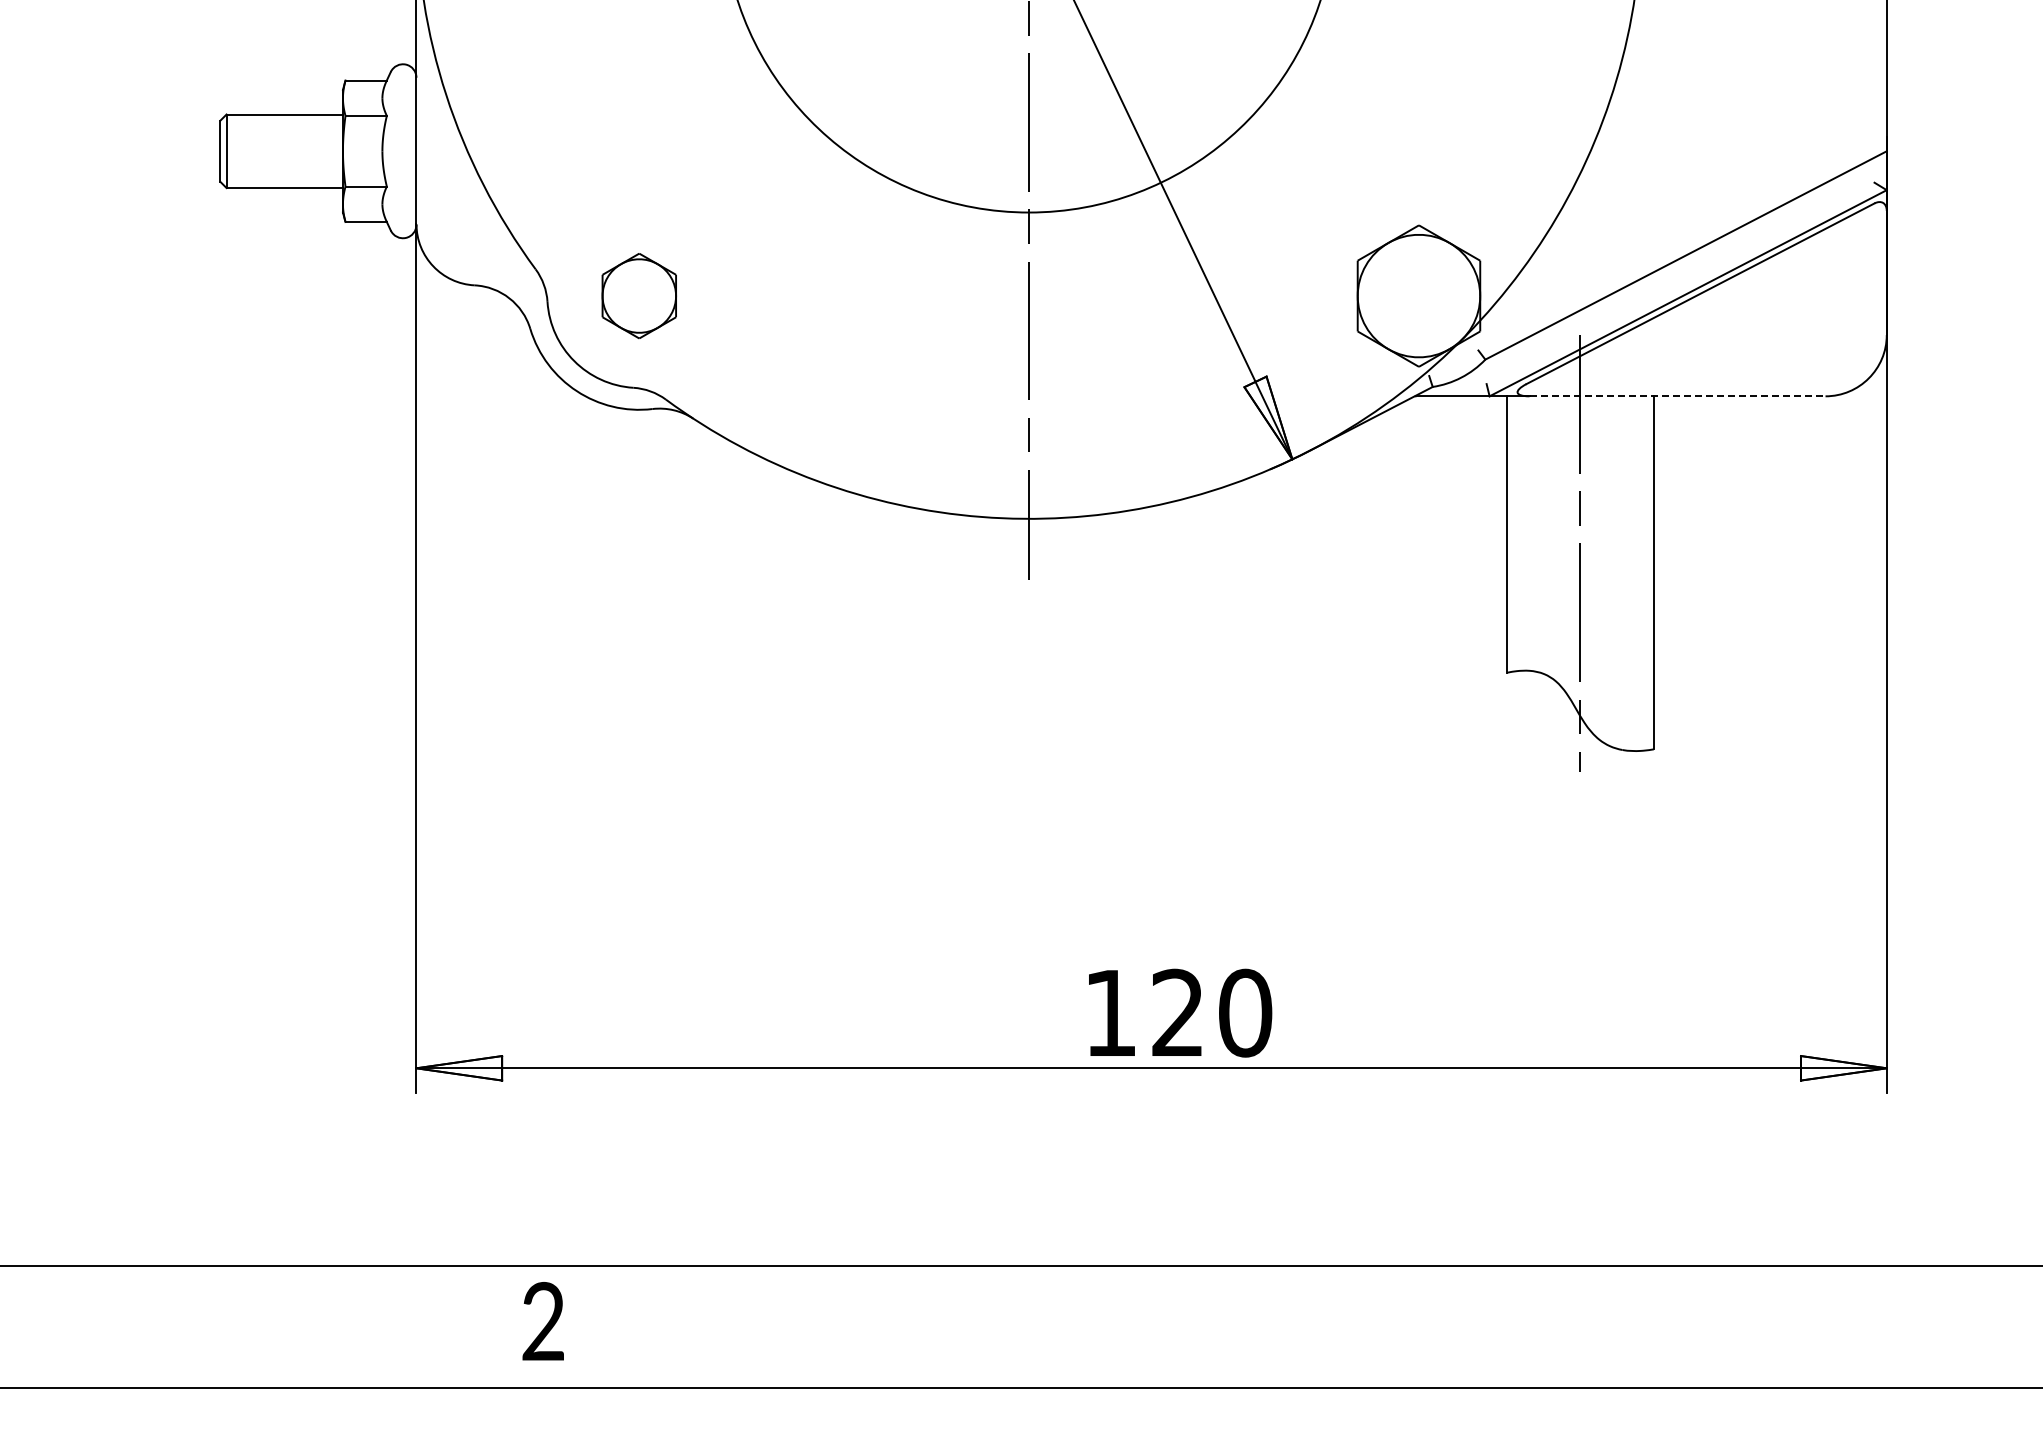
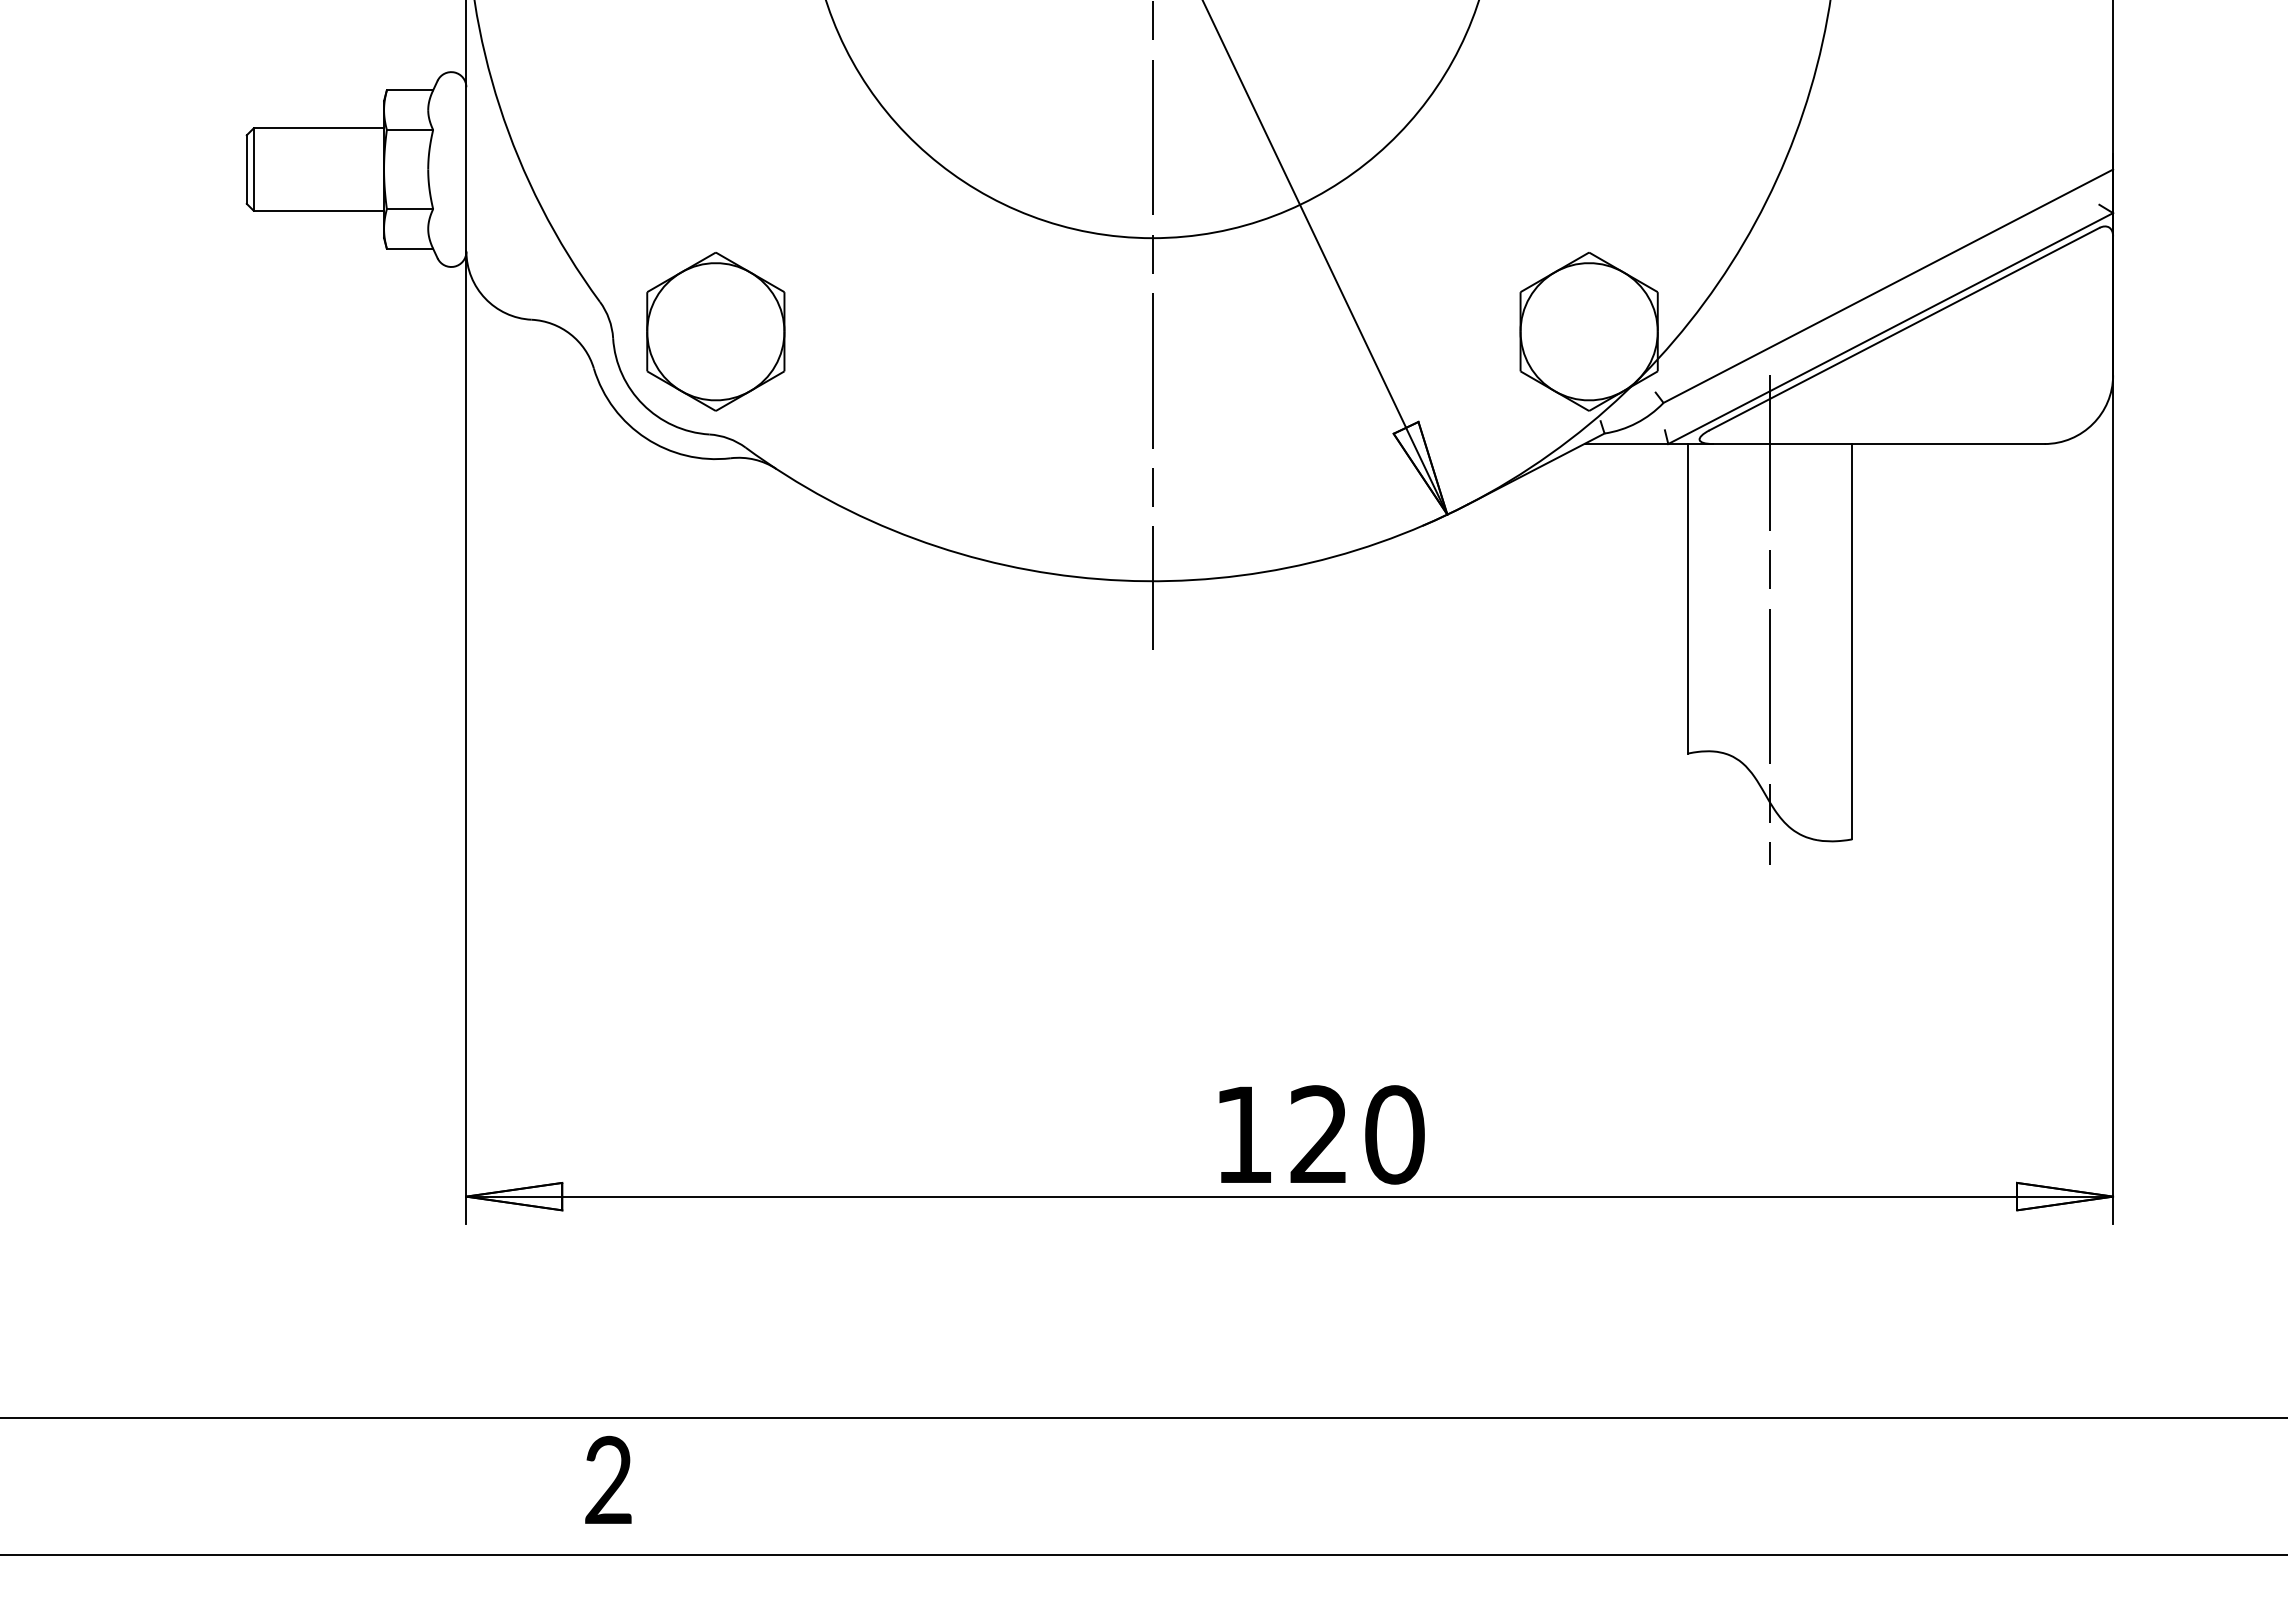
part: (639, 295) -> (716, 331), size x1.67
line: (1678, 396) -> (1879, 444), dashed -> solid

